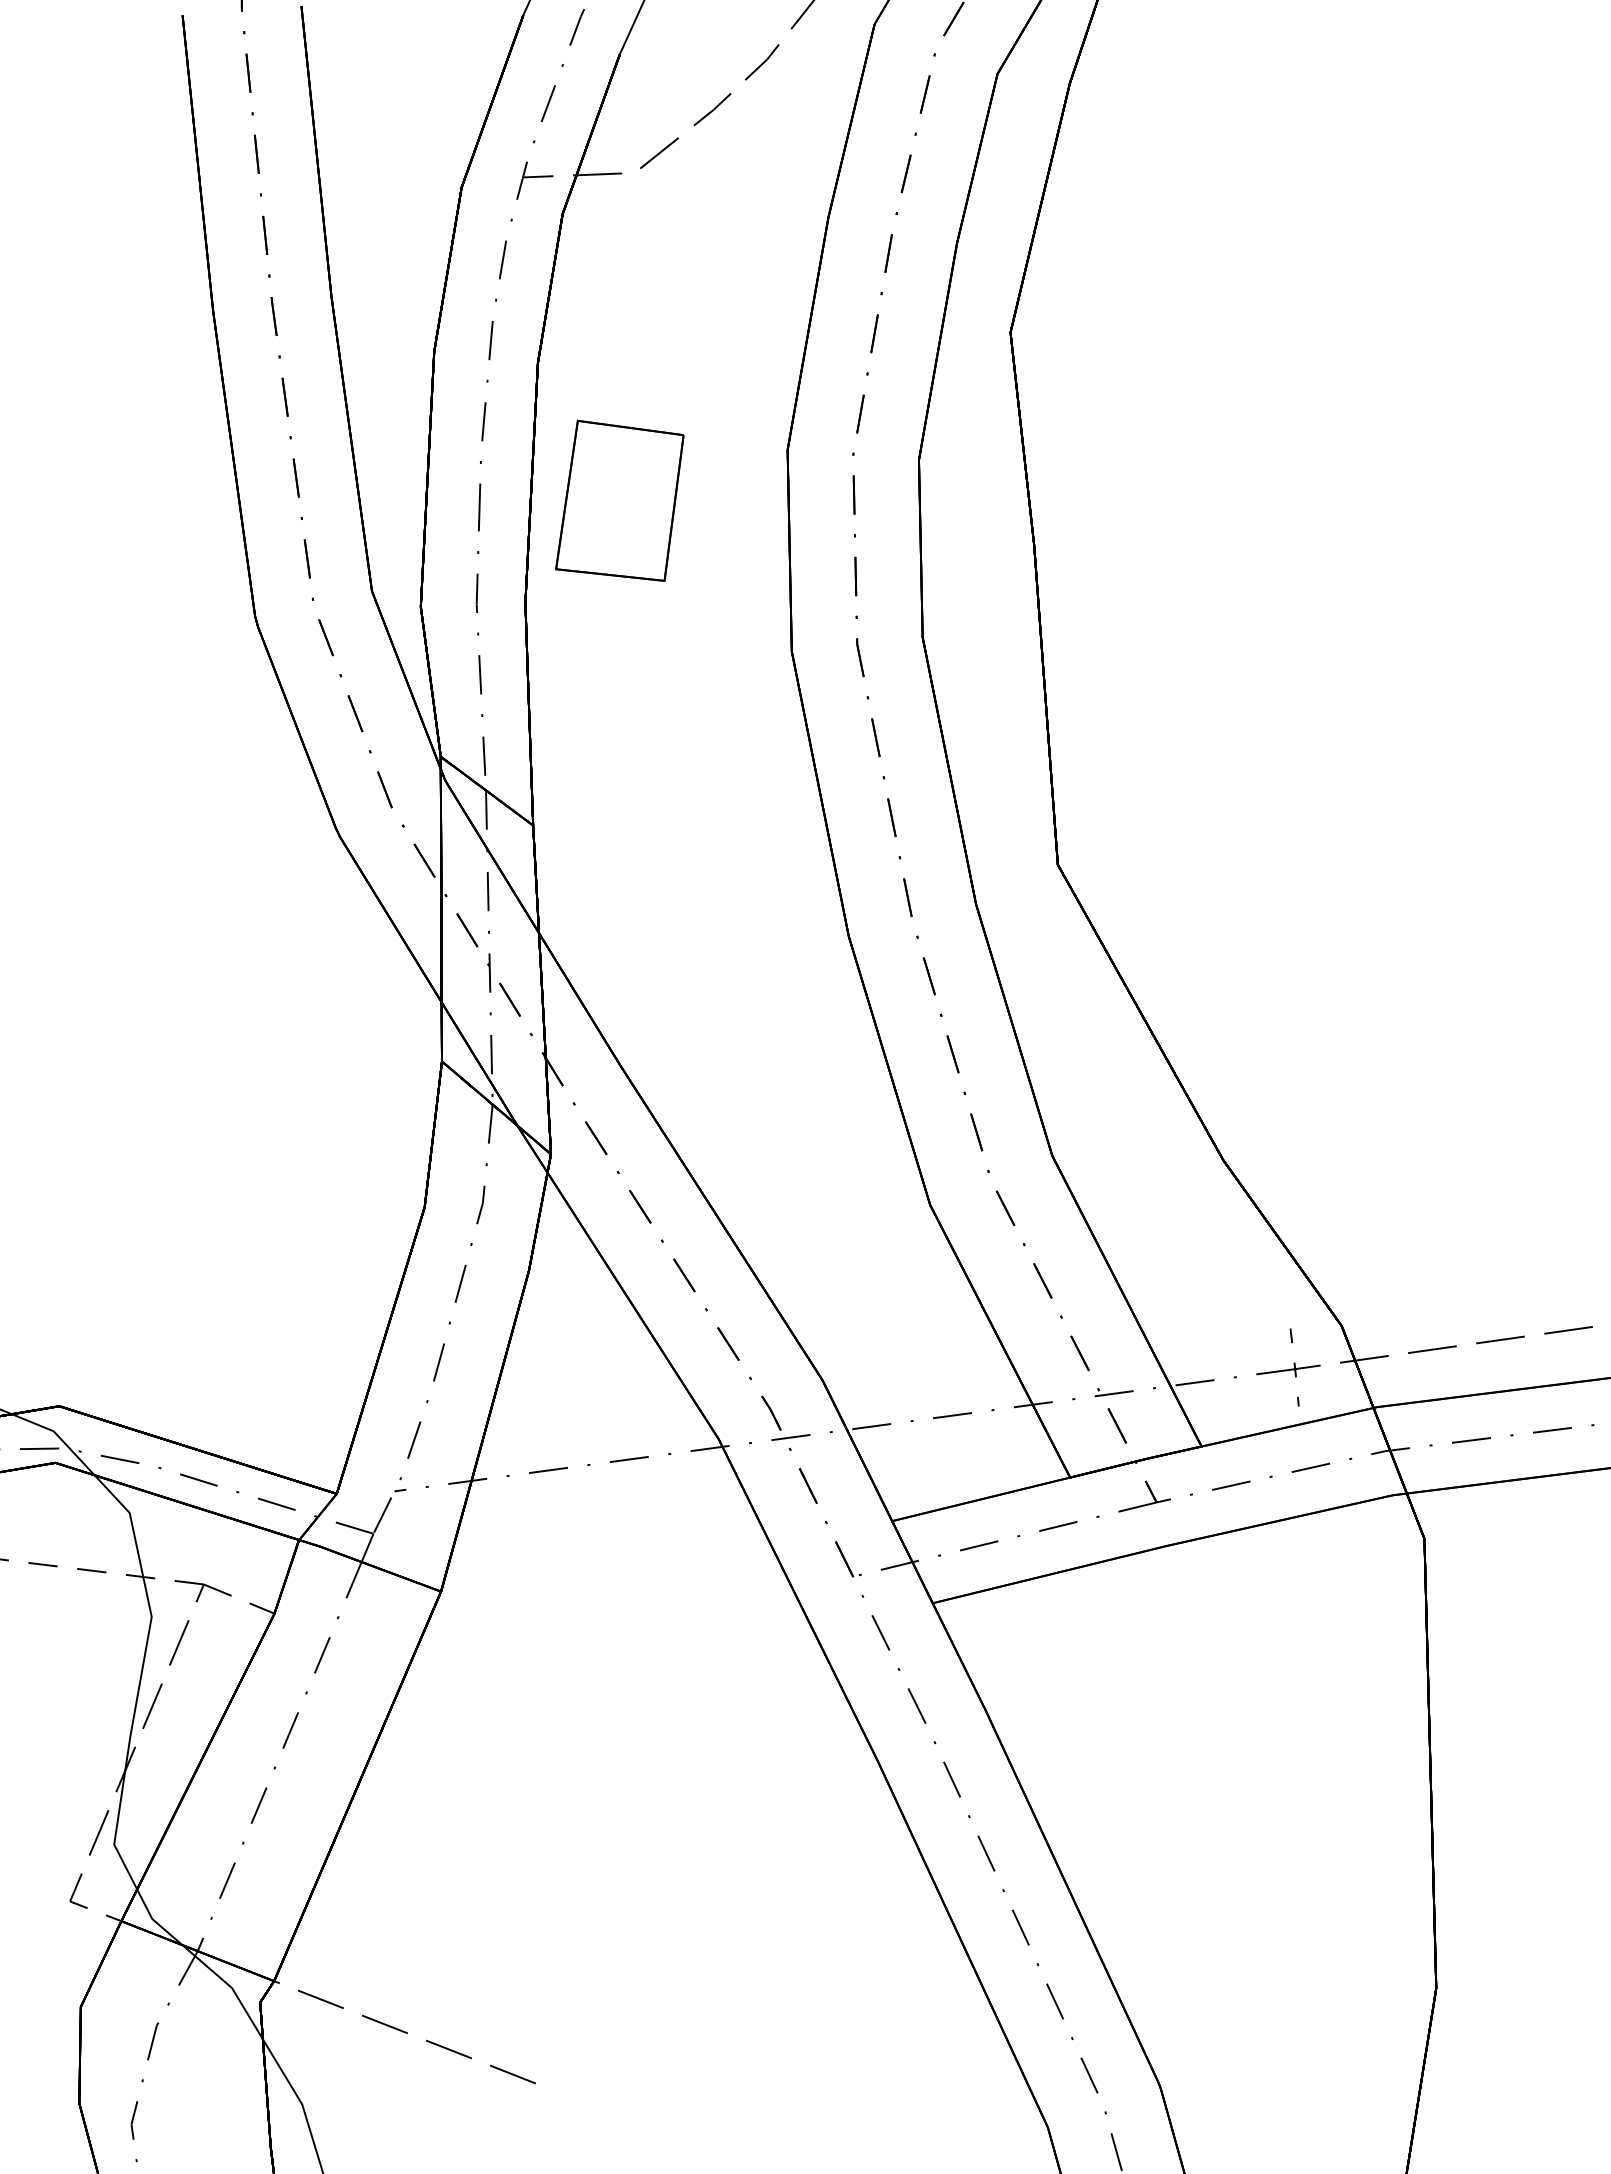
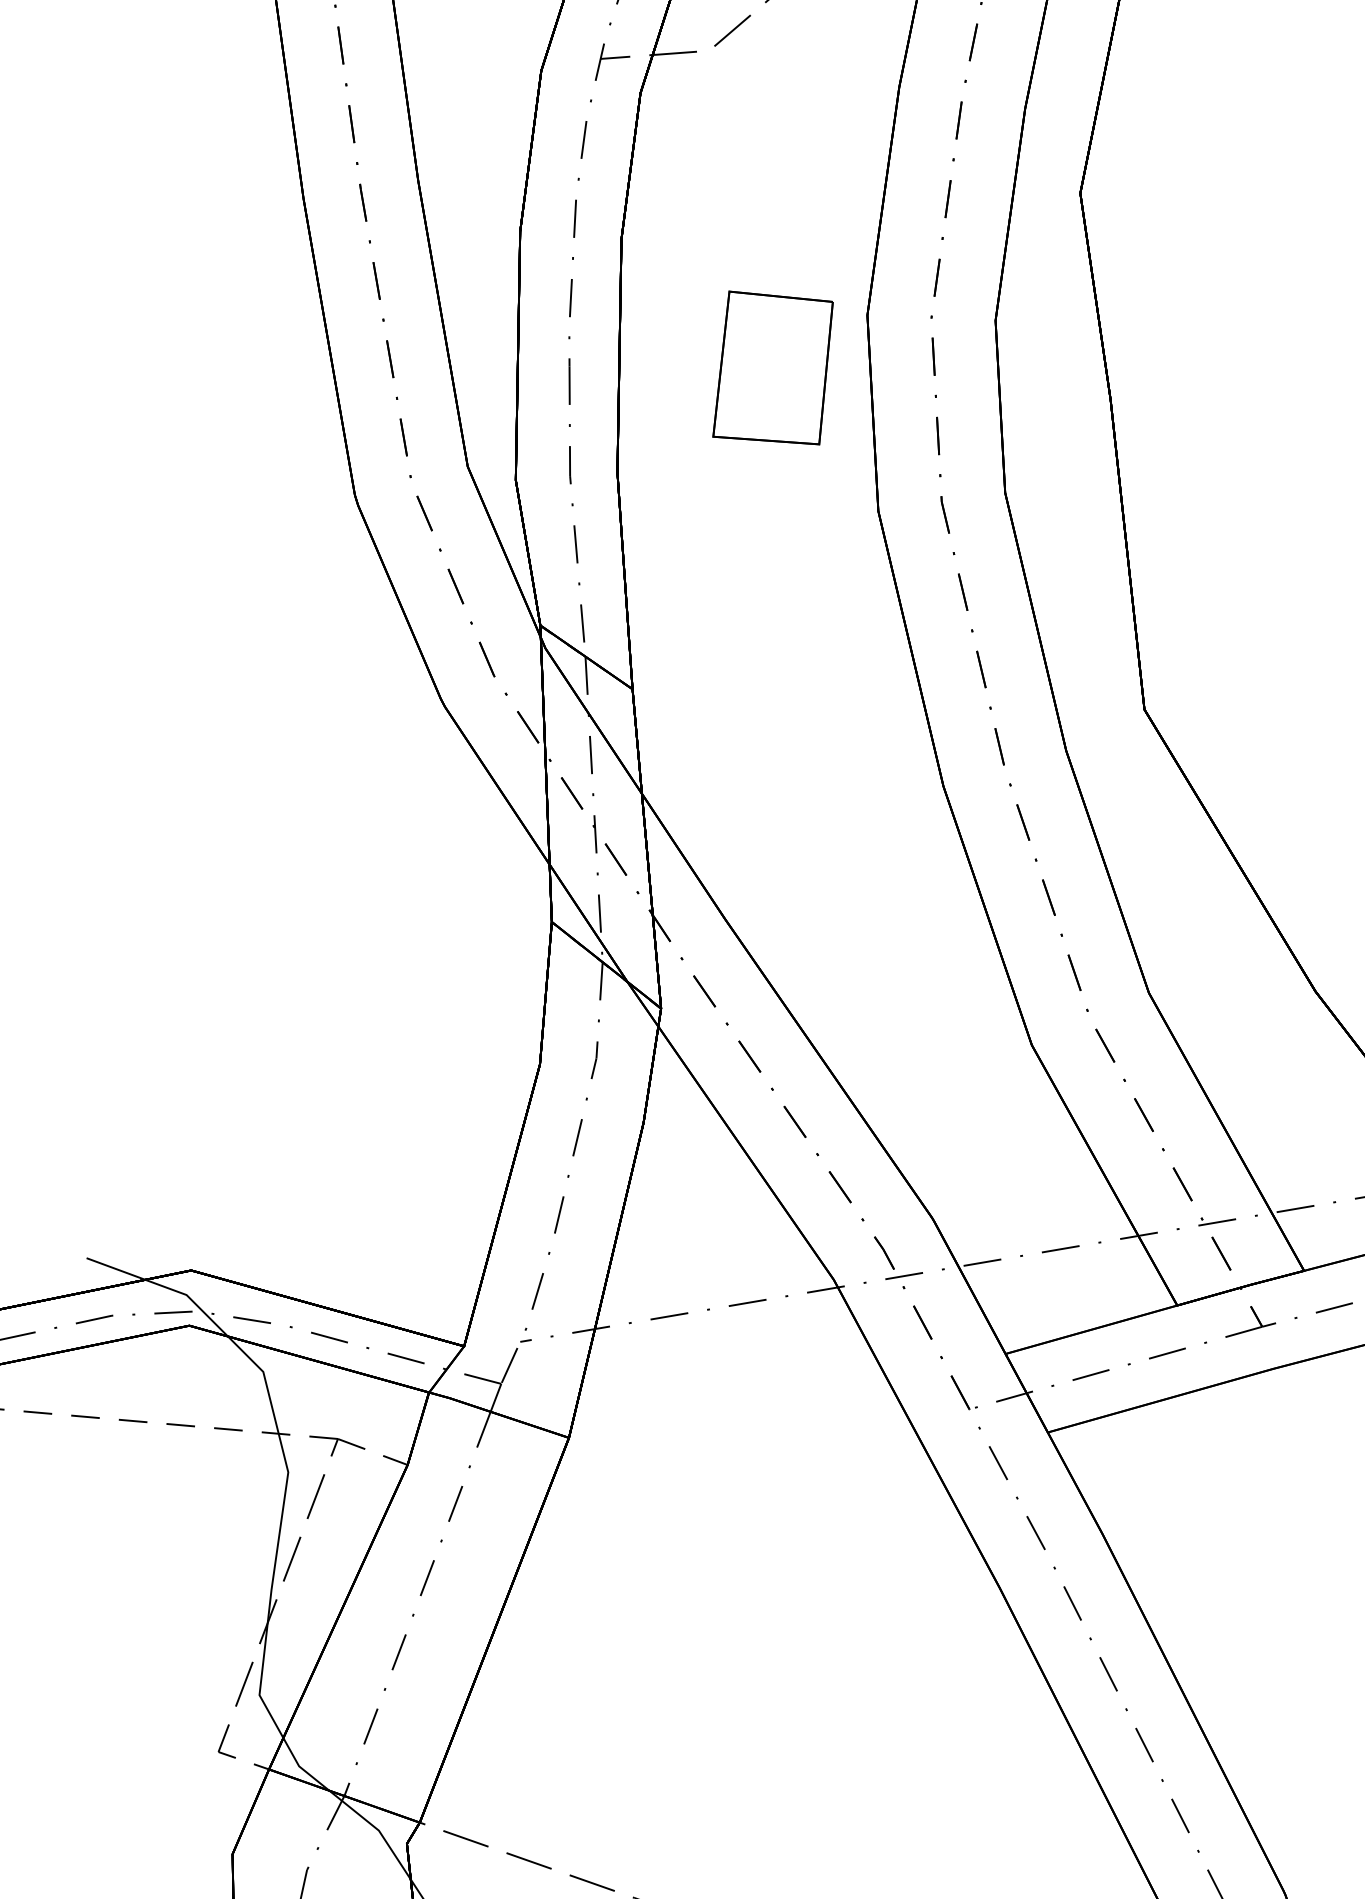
part: (619, 500) -> (772, 367), moved

